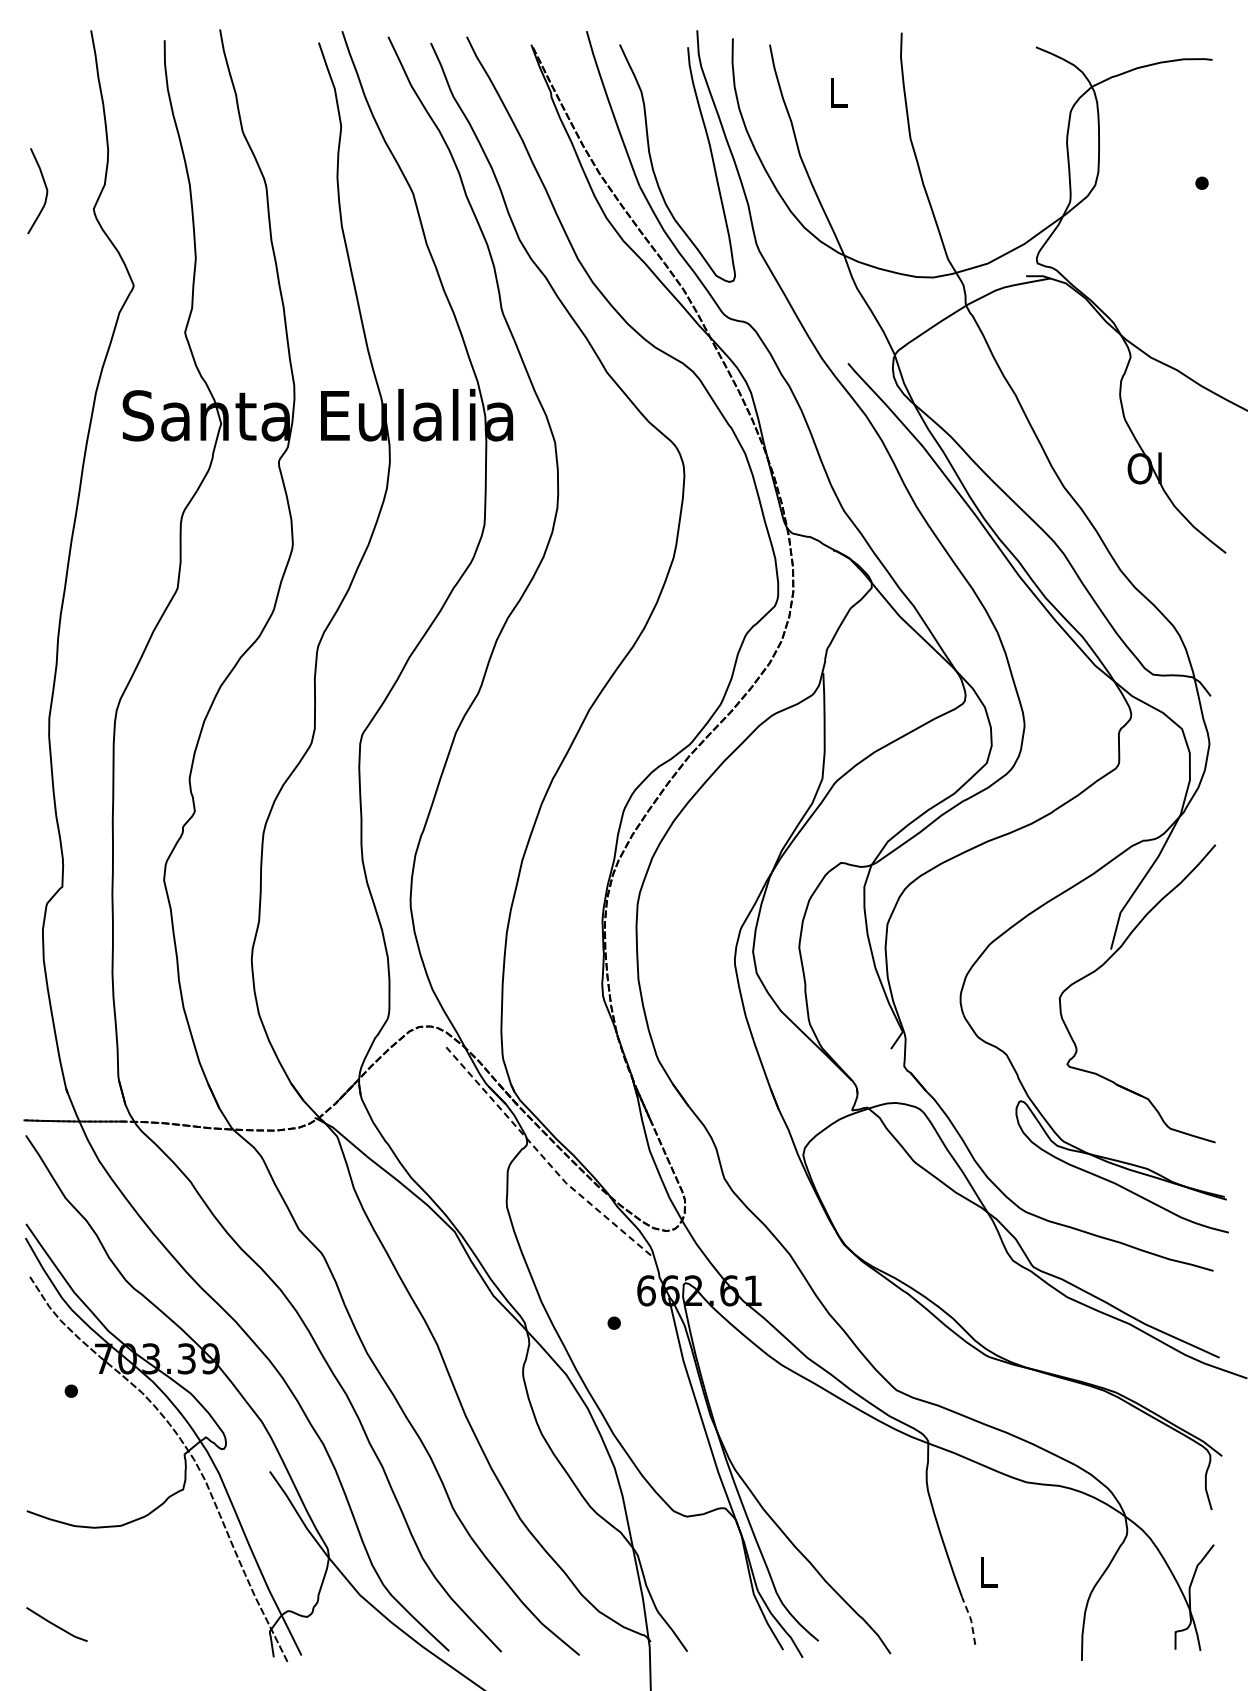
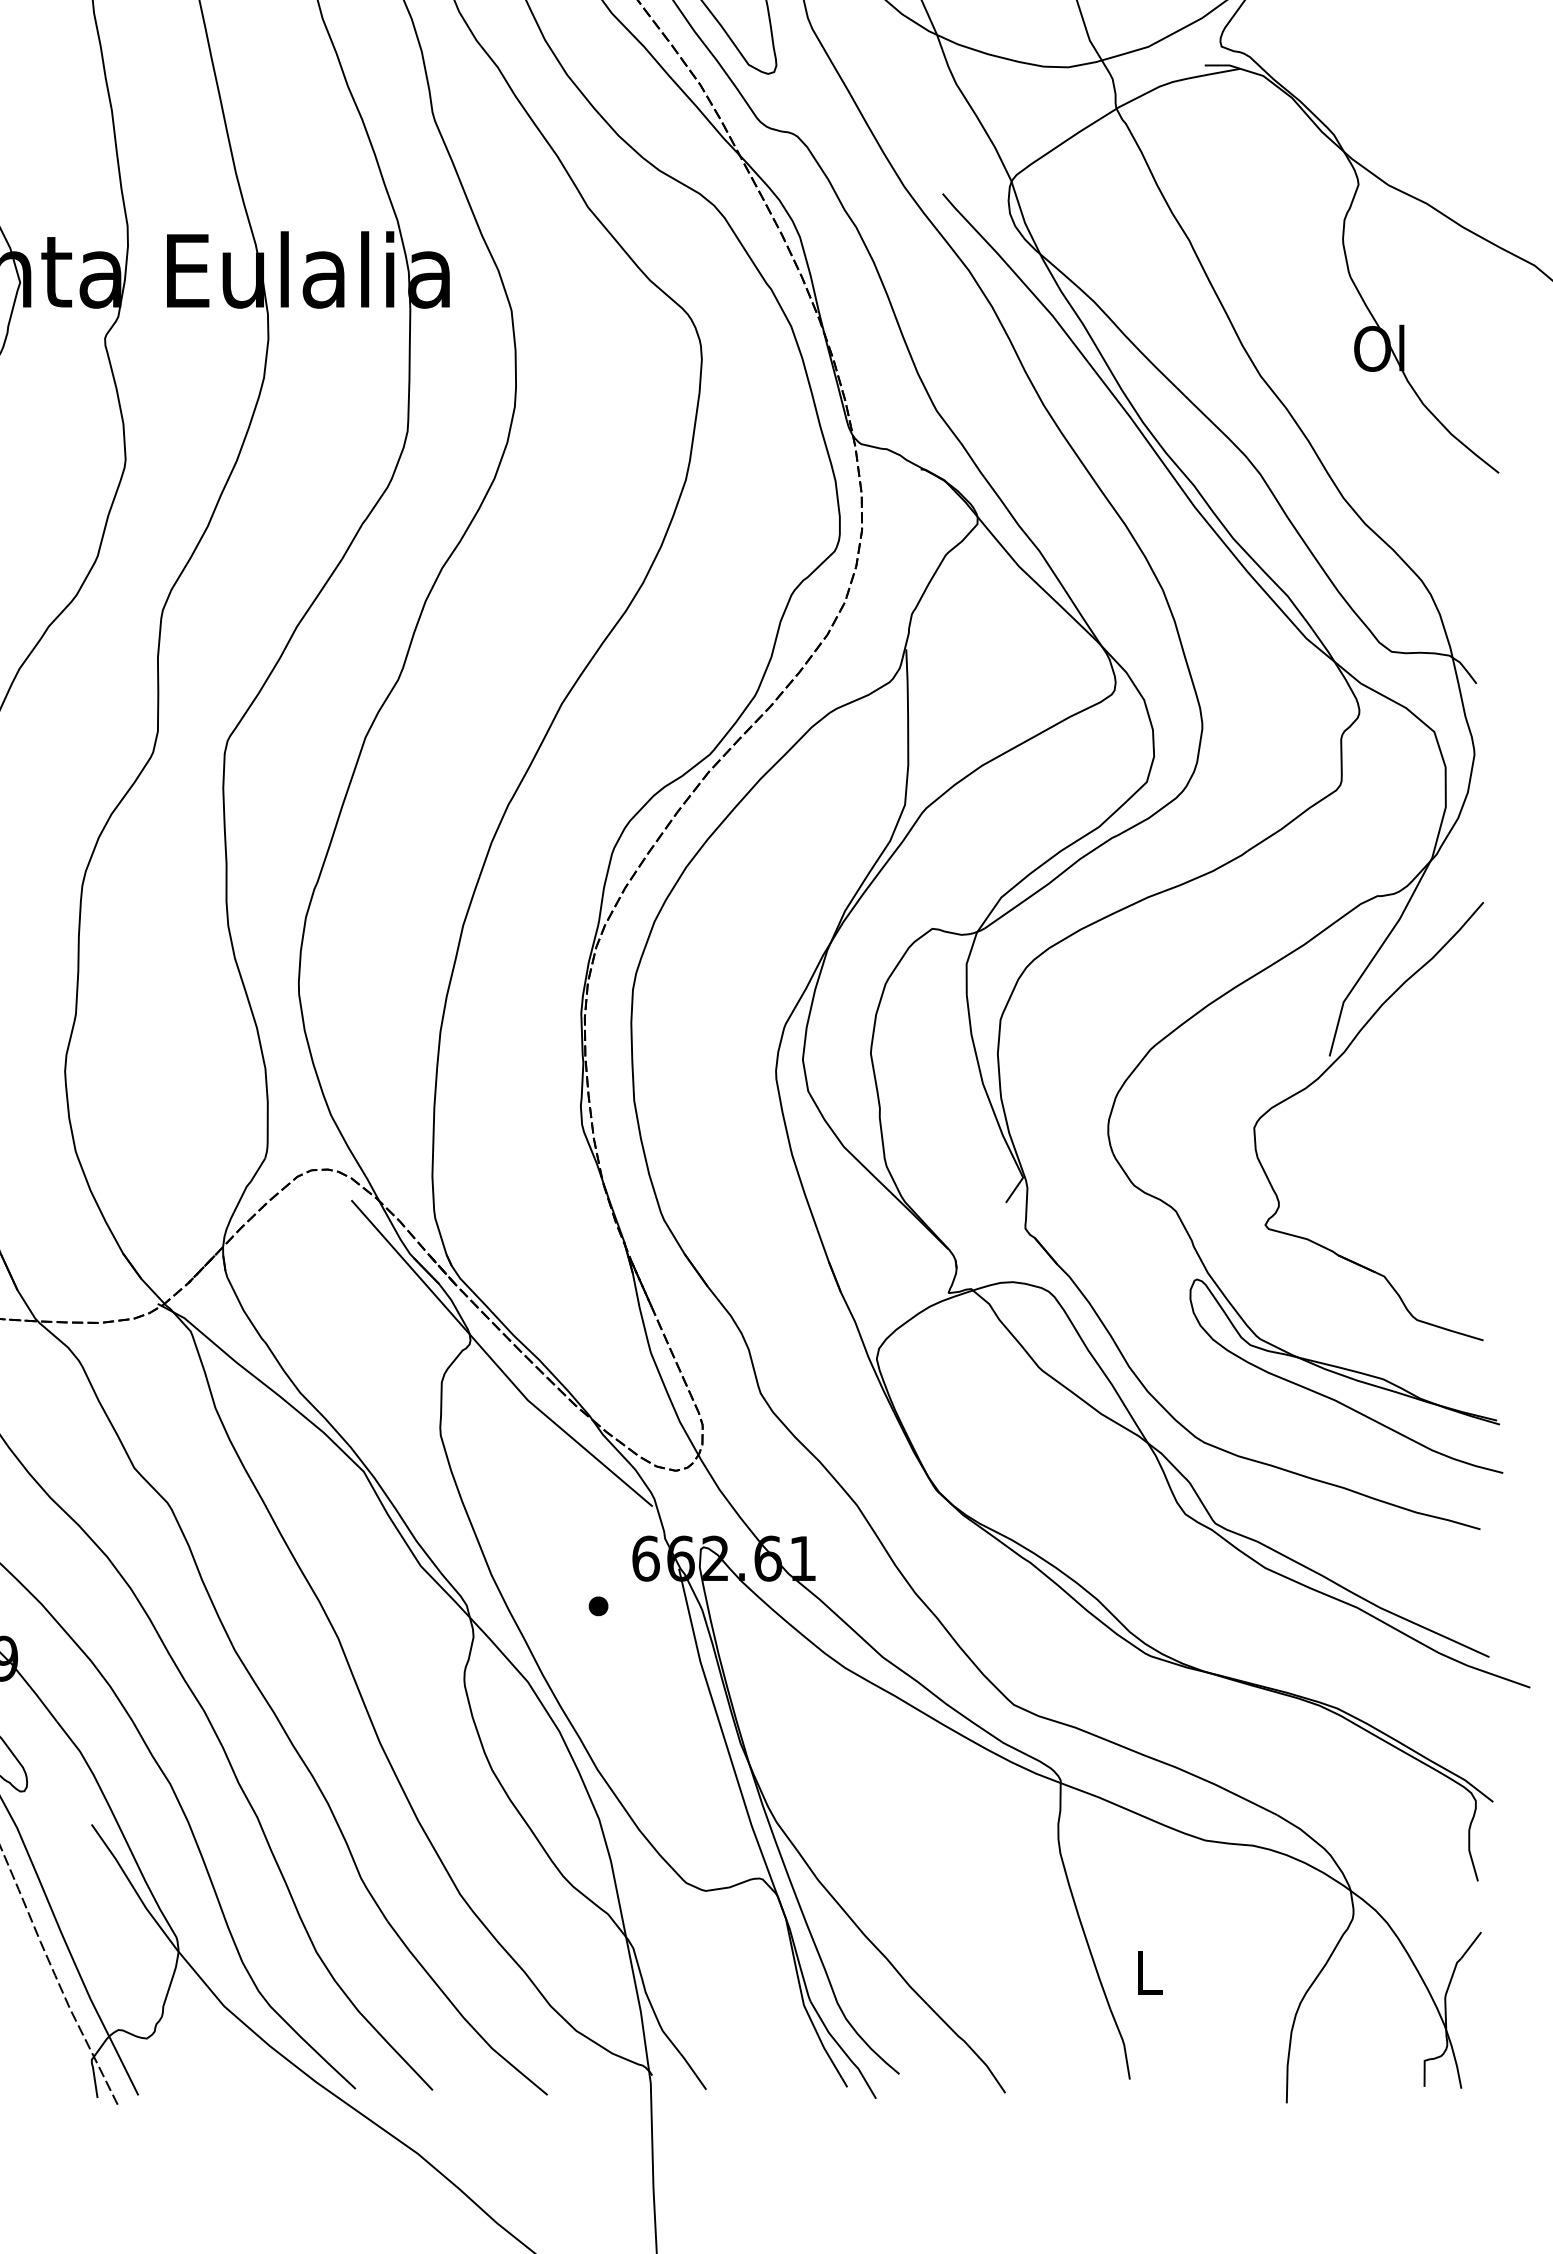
line: (543, 1157) -> (494, 1362), dashed -> solid
line: (971, 1620) -> (1124, 2043), dashed -> solid

